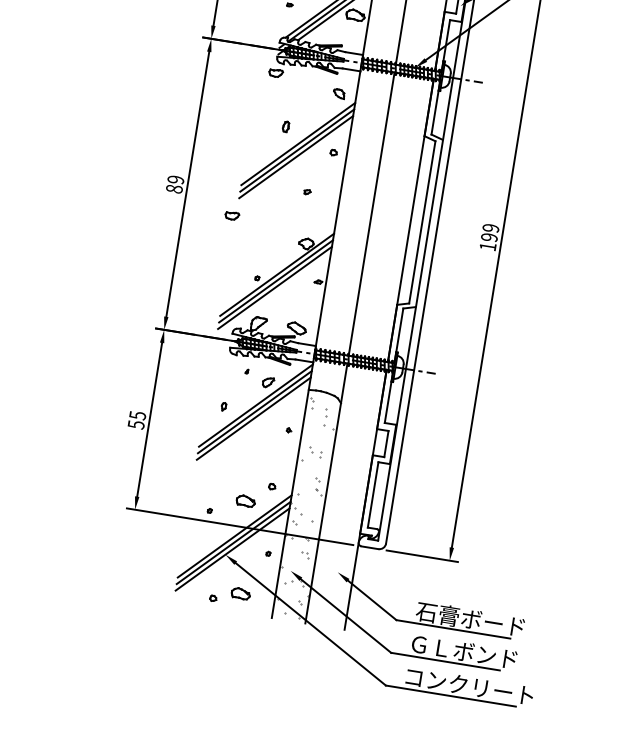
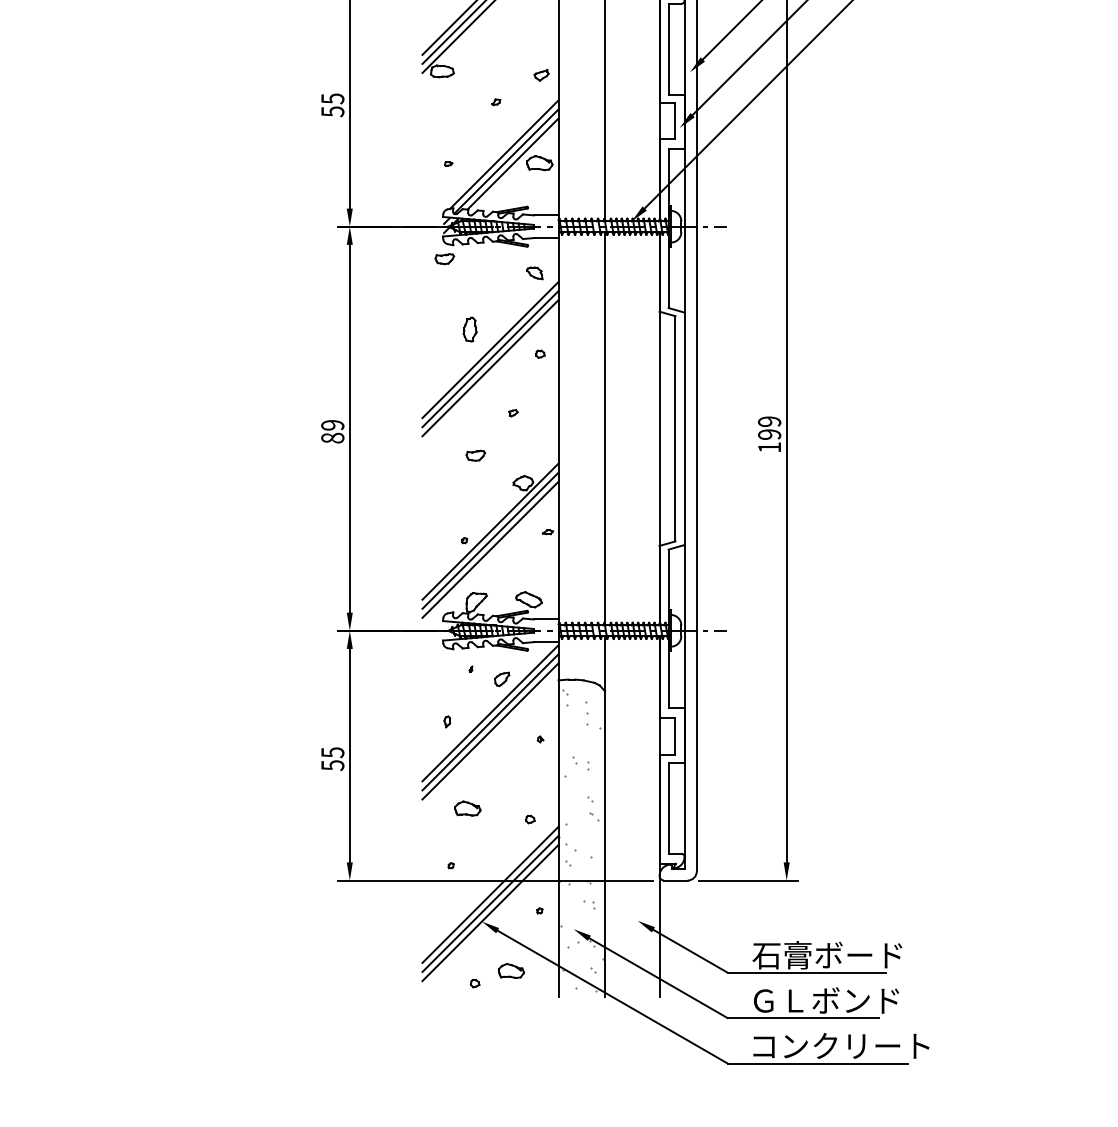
part: (285, 126) -> (469, 329), size x1.67
part: (232, 215) -> (475, 455), moved
part: (245, 500) -> (467, 808), moved

